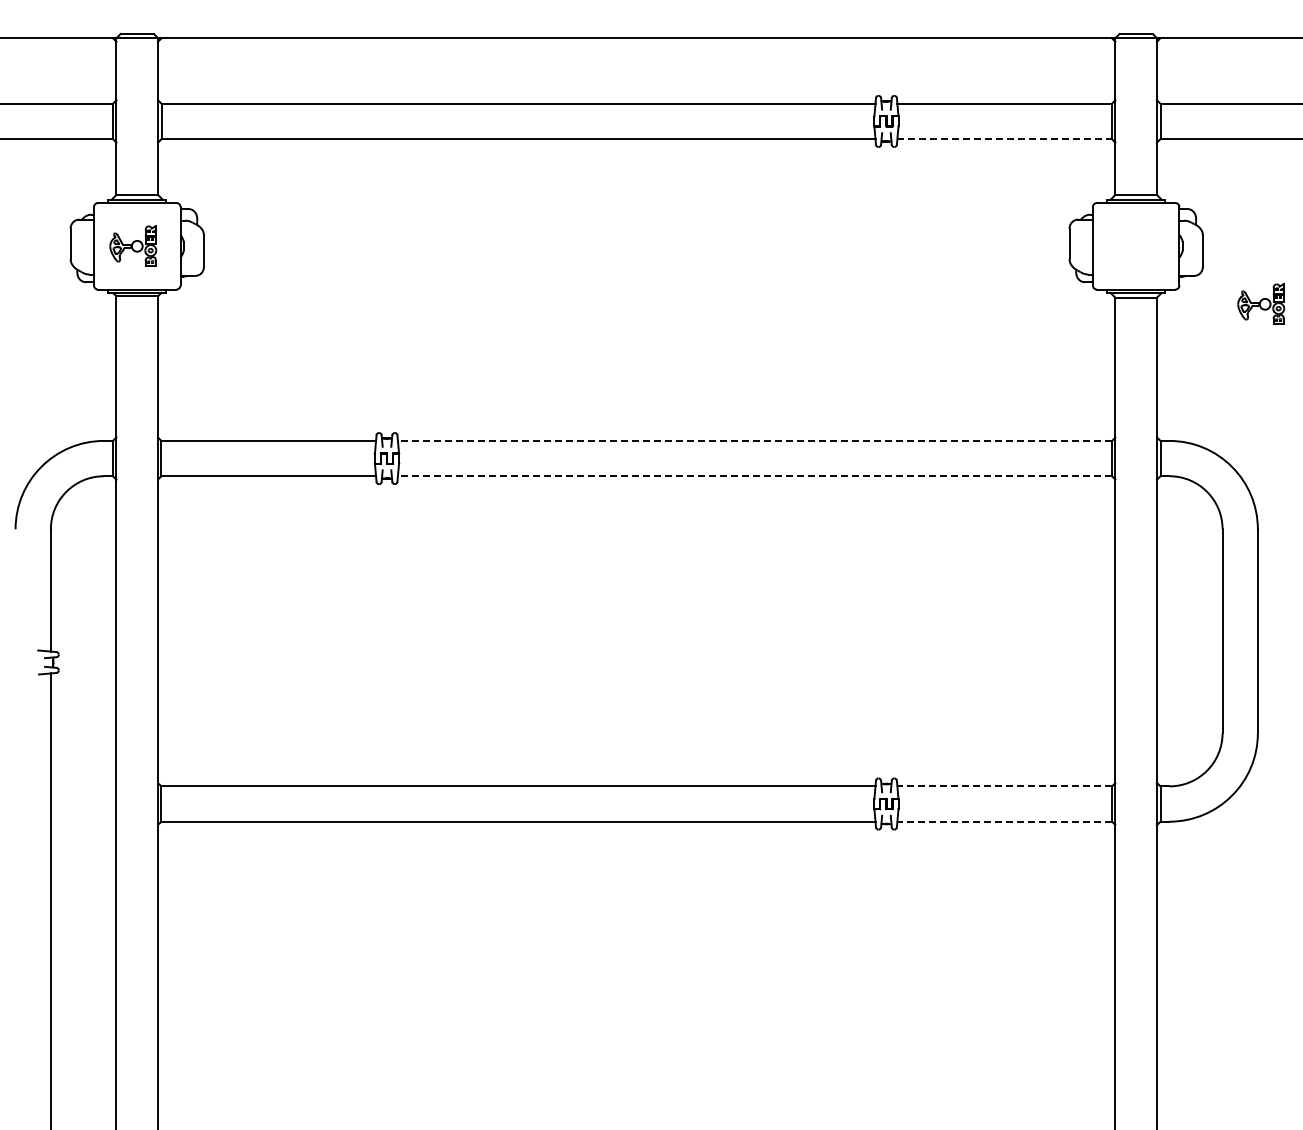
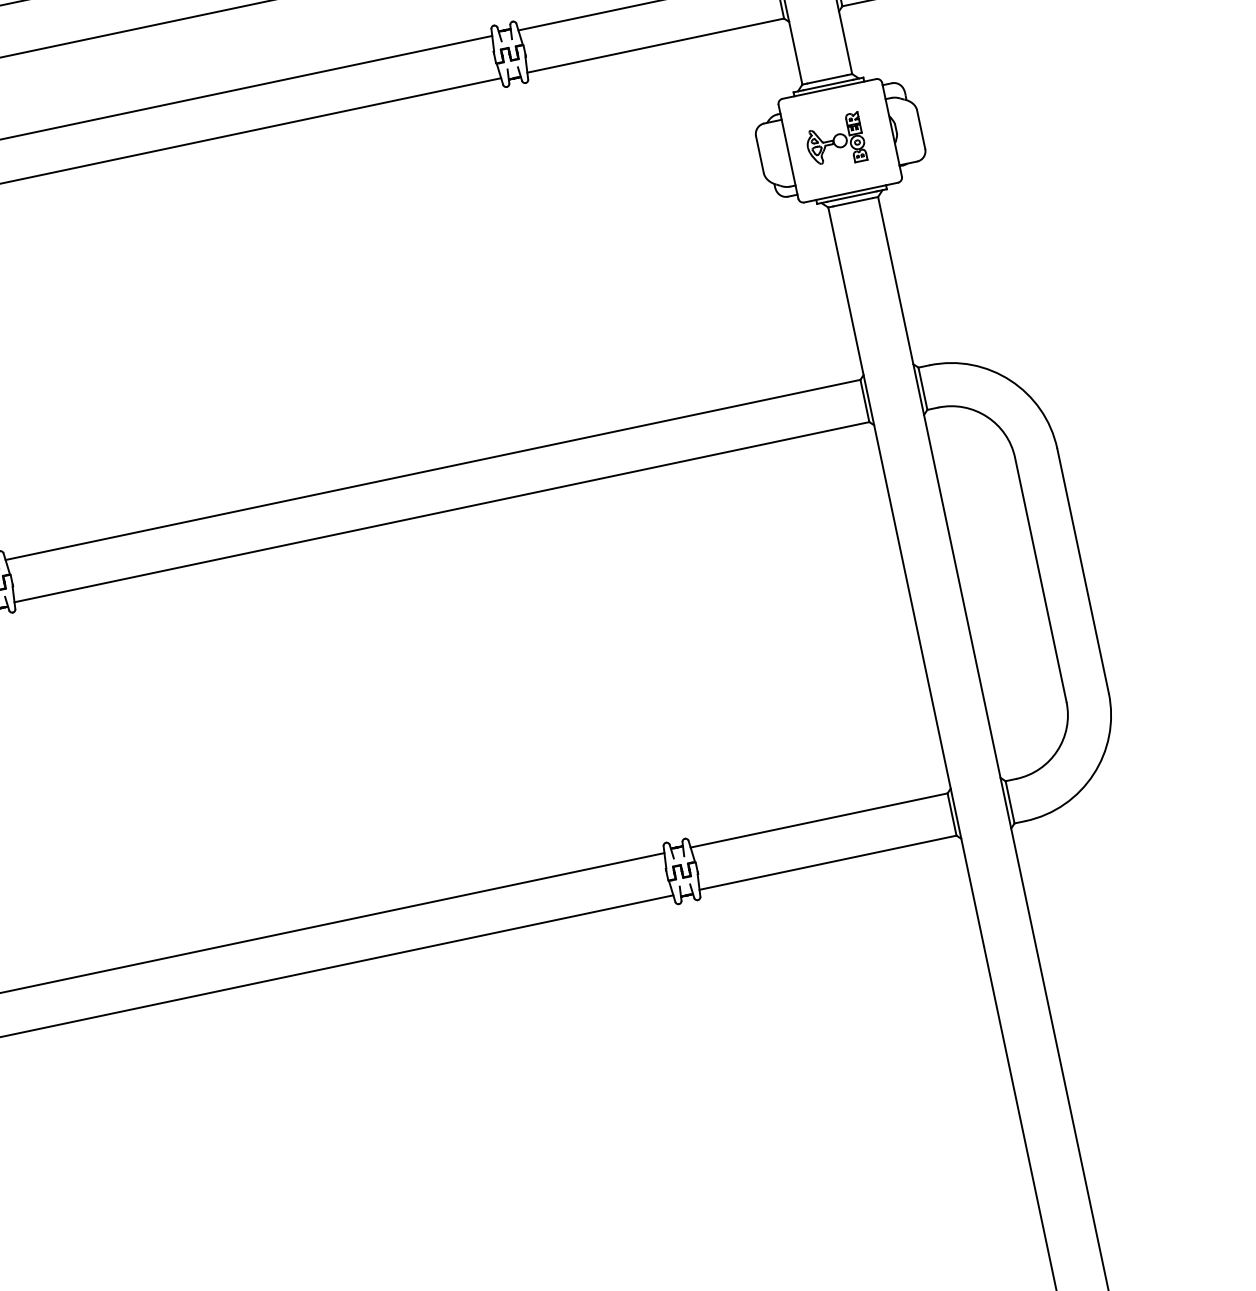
line: (1005, 139) -> (656, 45), dashed -> solid
part: (1261, 303) -> (835, 140), moved
line: (754, 440) -> (432, 469), dashed -> solid
line: (754, 476) -> (441, 512), dashed -> solid
line: (1004, 786) -> (818, 820), dashed -> solid
line: (1004, 821) -> (827, 862), dashed -> solid

